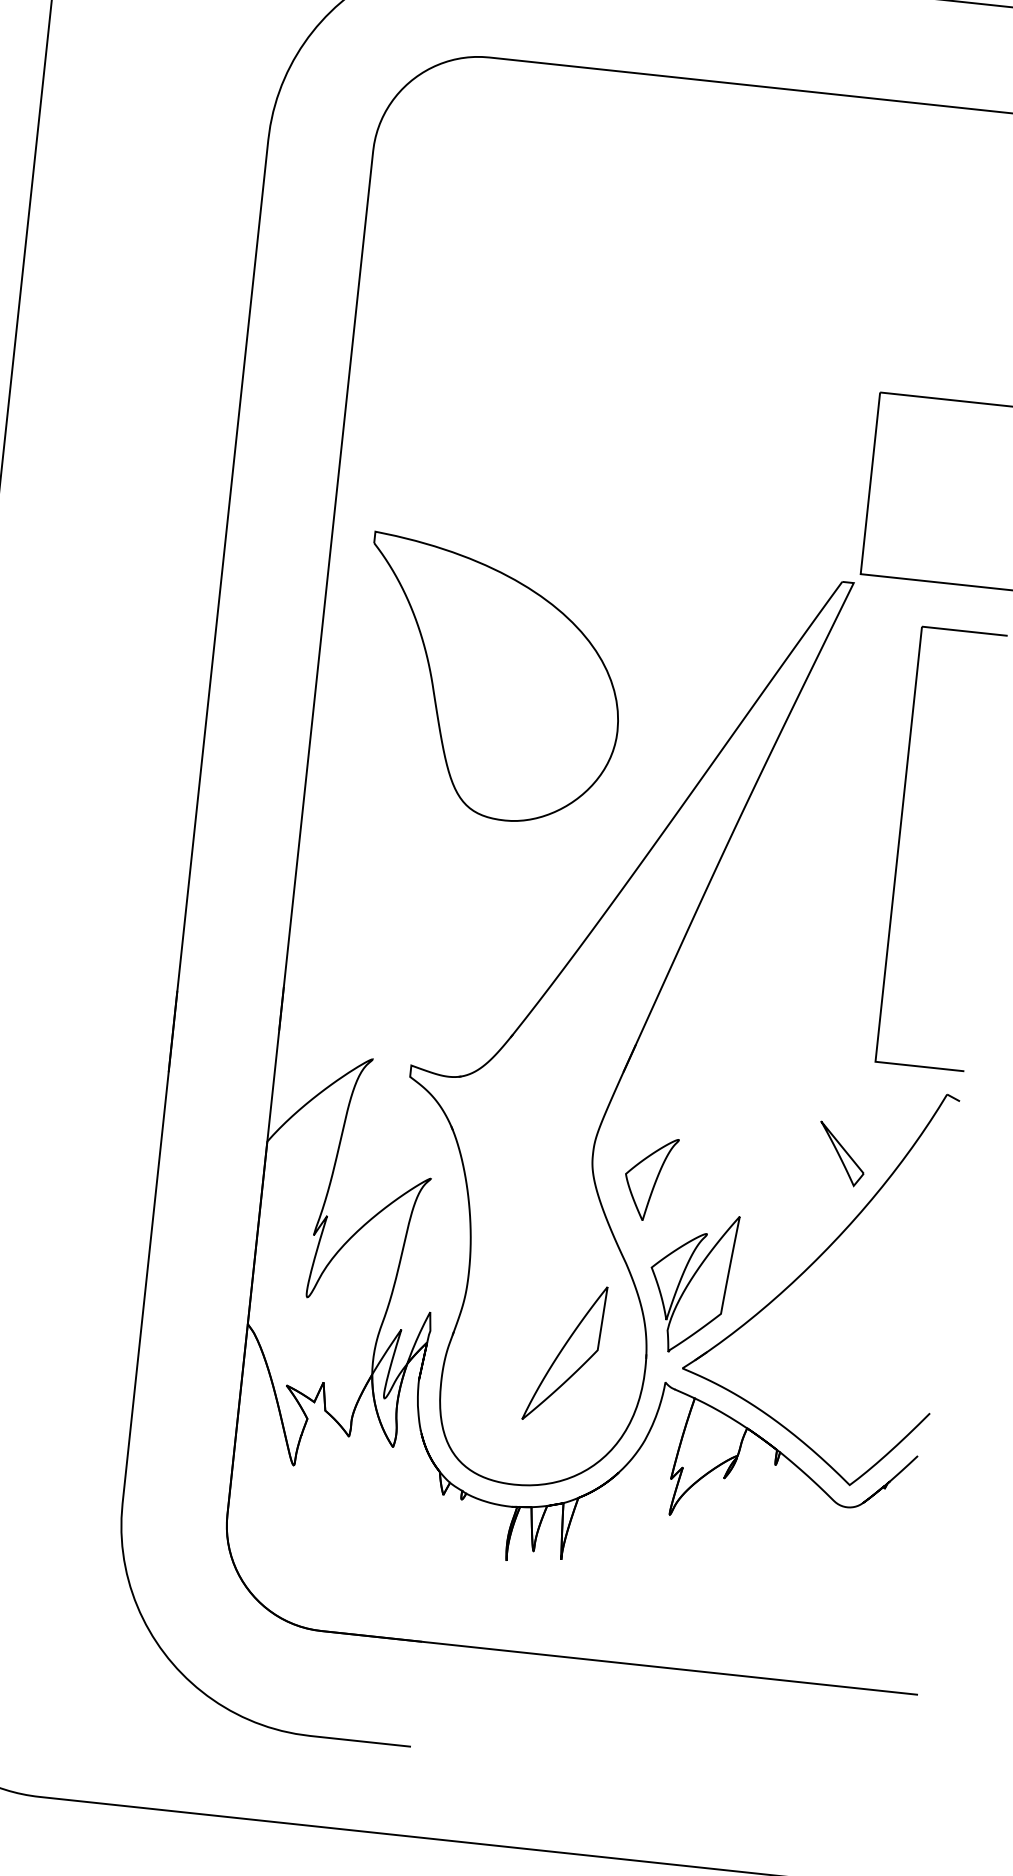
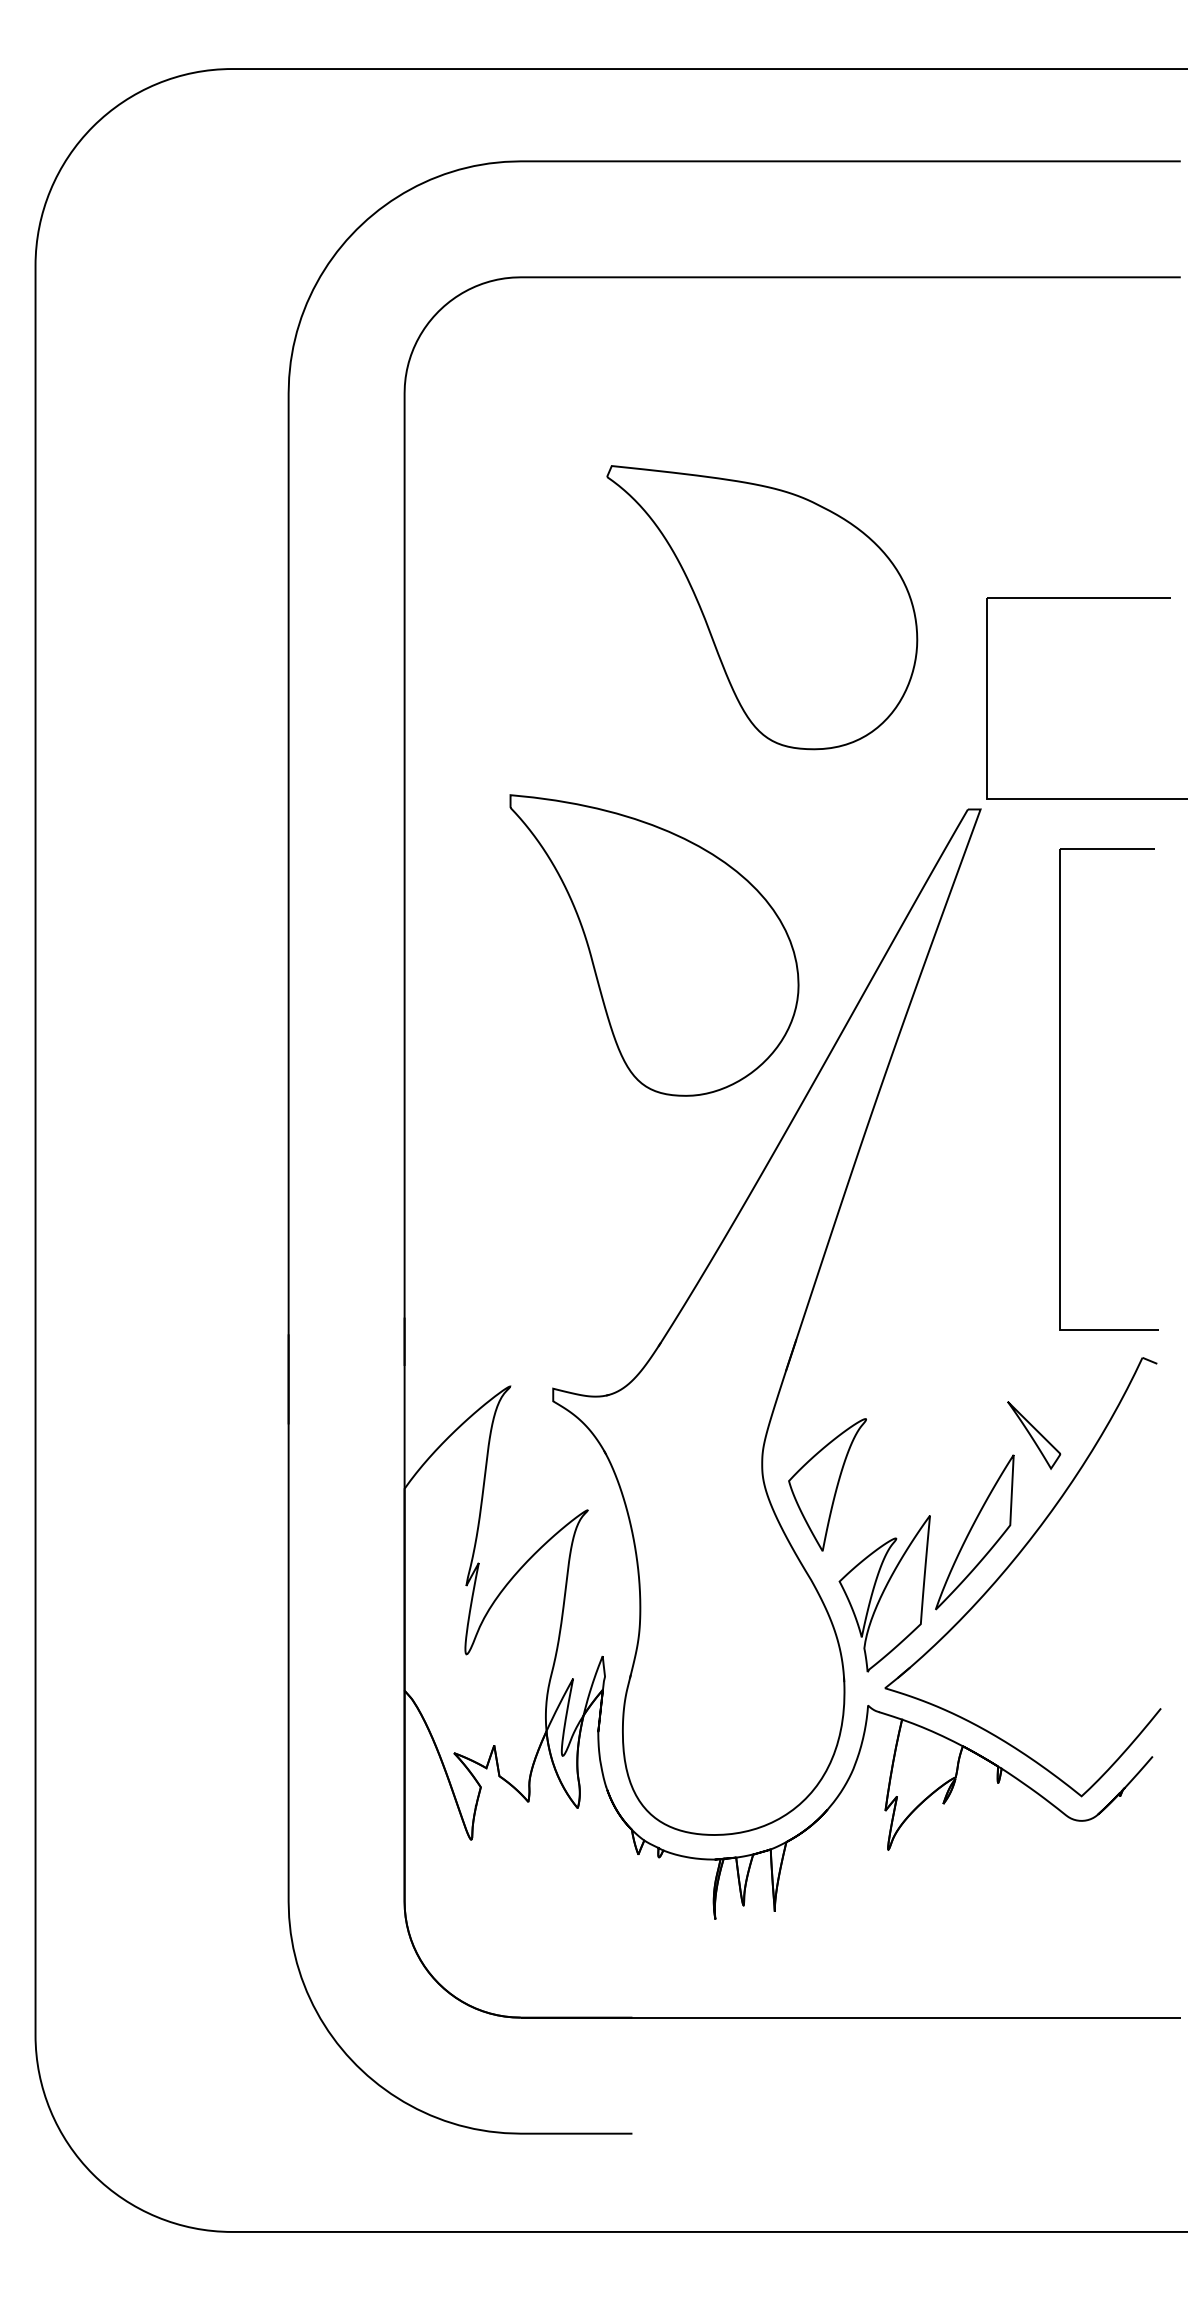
part: (676, 379) -> (762, 607), added
part: (491, 681) -> (654, 945), moved
part: (650, 1178) -> (827, 1484), size x1.43
part: (564, 1353) -> (974, 1532), moved

